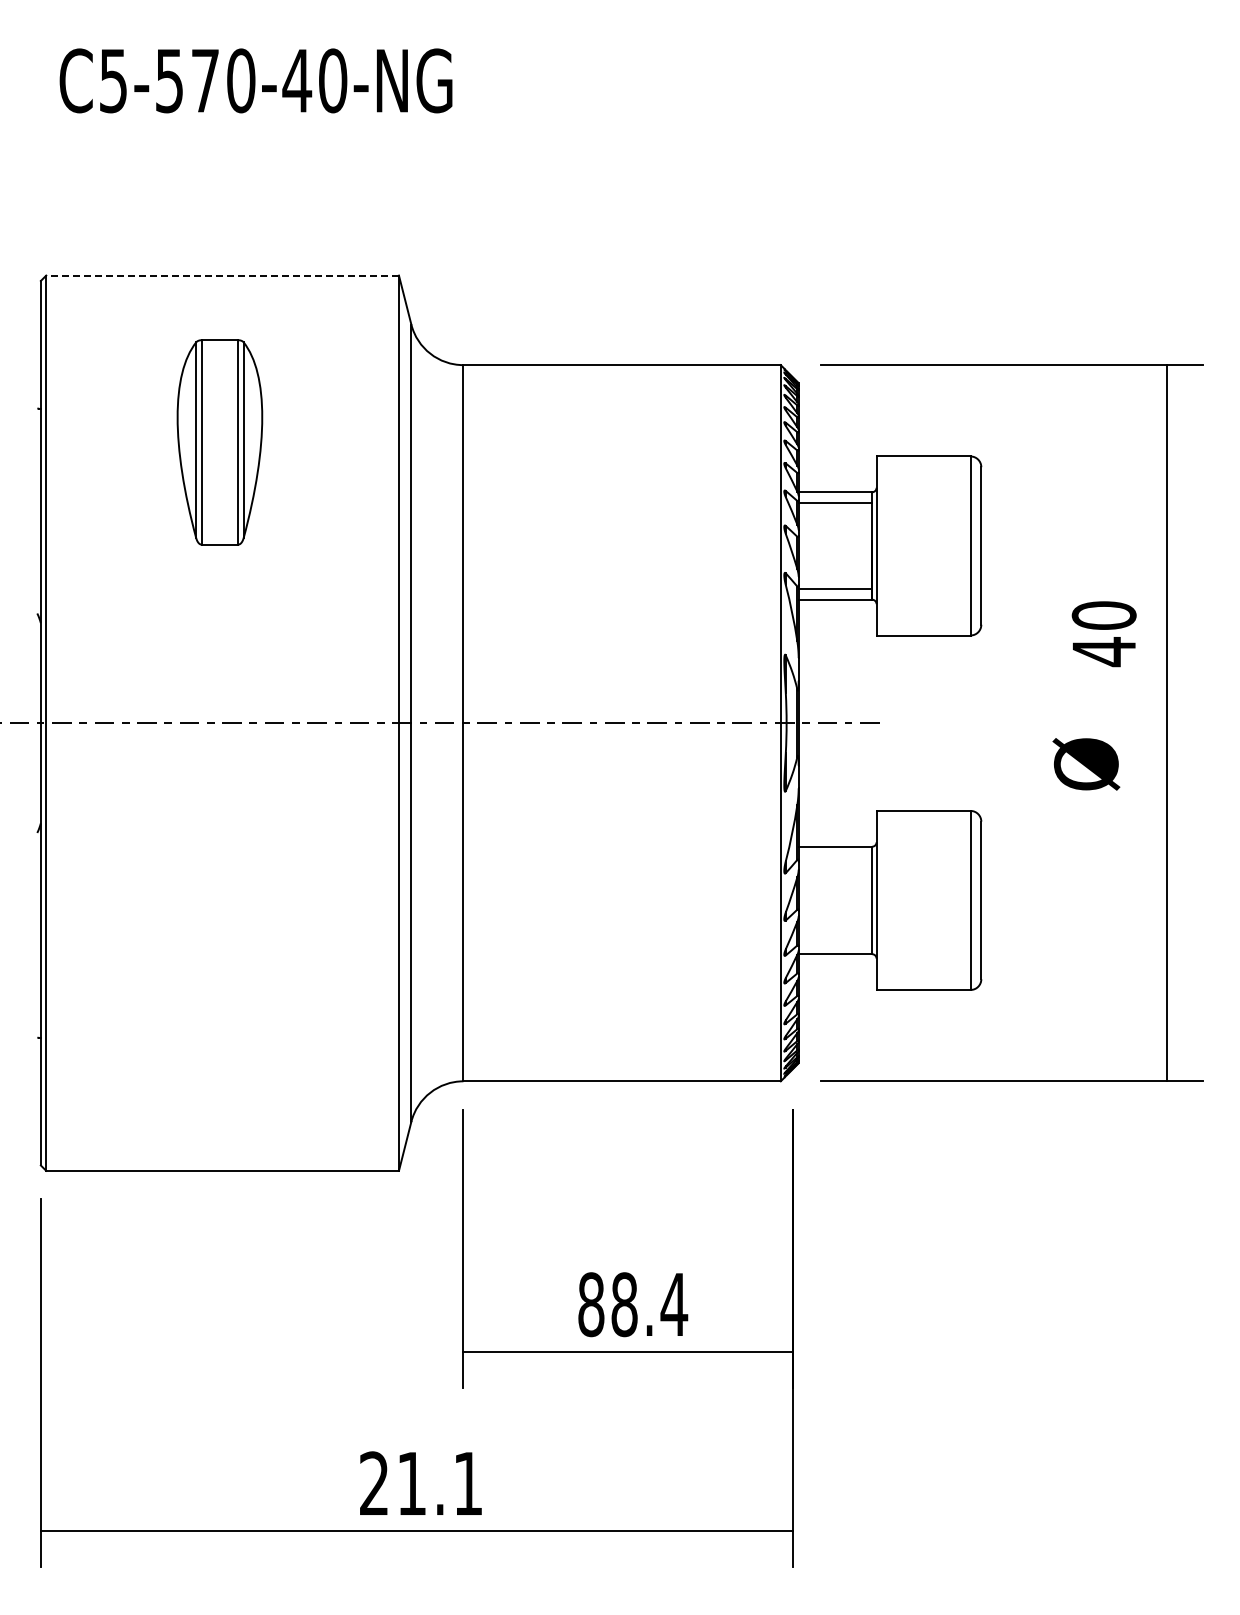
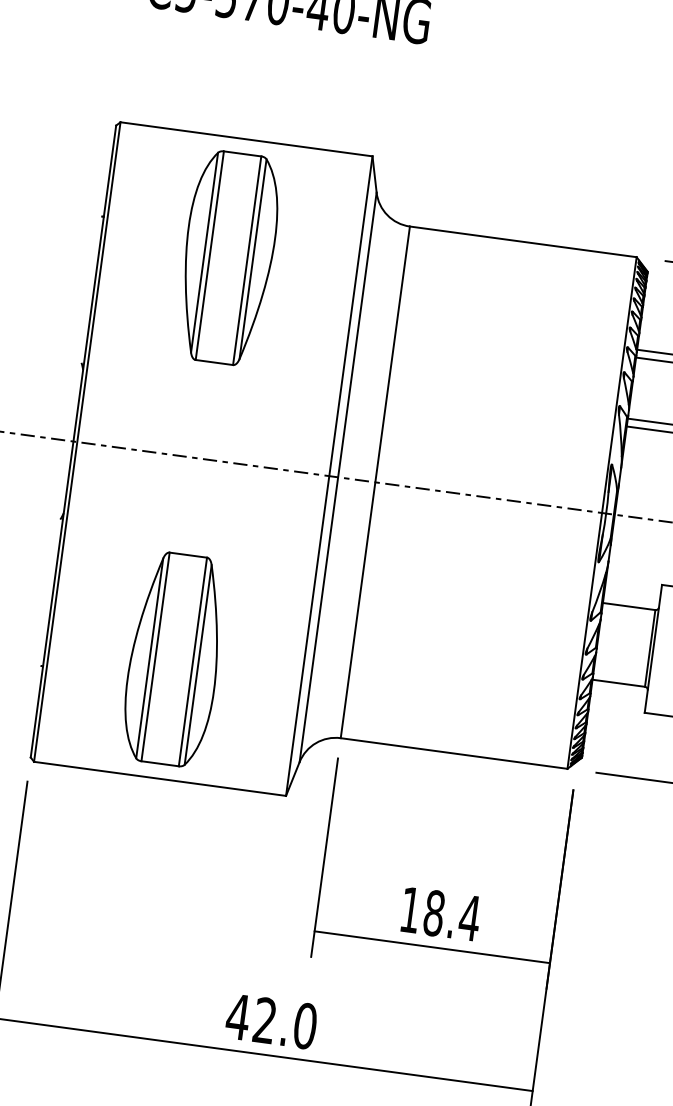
line: (222, 275) -> (246, 139), dashed -> solid
part: (219, 442) -> (228, 258), size x1.43
part: (219, 1003) -> (174, 659), added
text: (591, 1304) -> (410, 909), 88.4 -> 18.4
text: (420, 1483) -> (271, 1021), 21.1 -> 42.0

